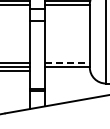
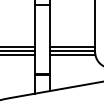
line: (67, 62) -> (72, 47), dashed -> solid
line: (67, 70) -> (72, 55), added

